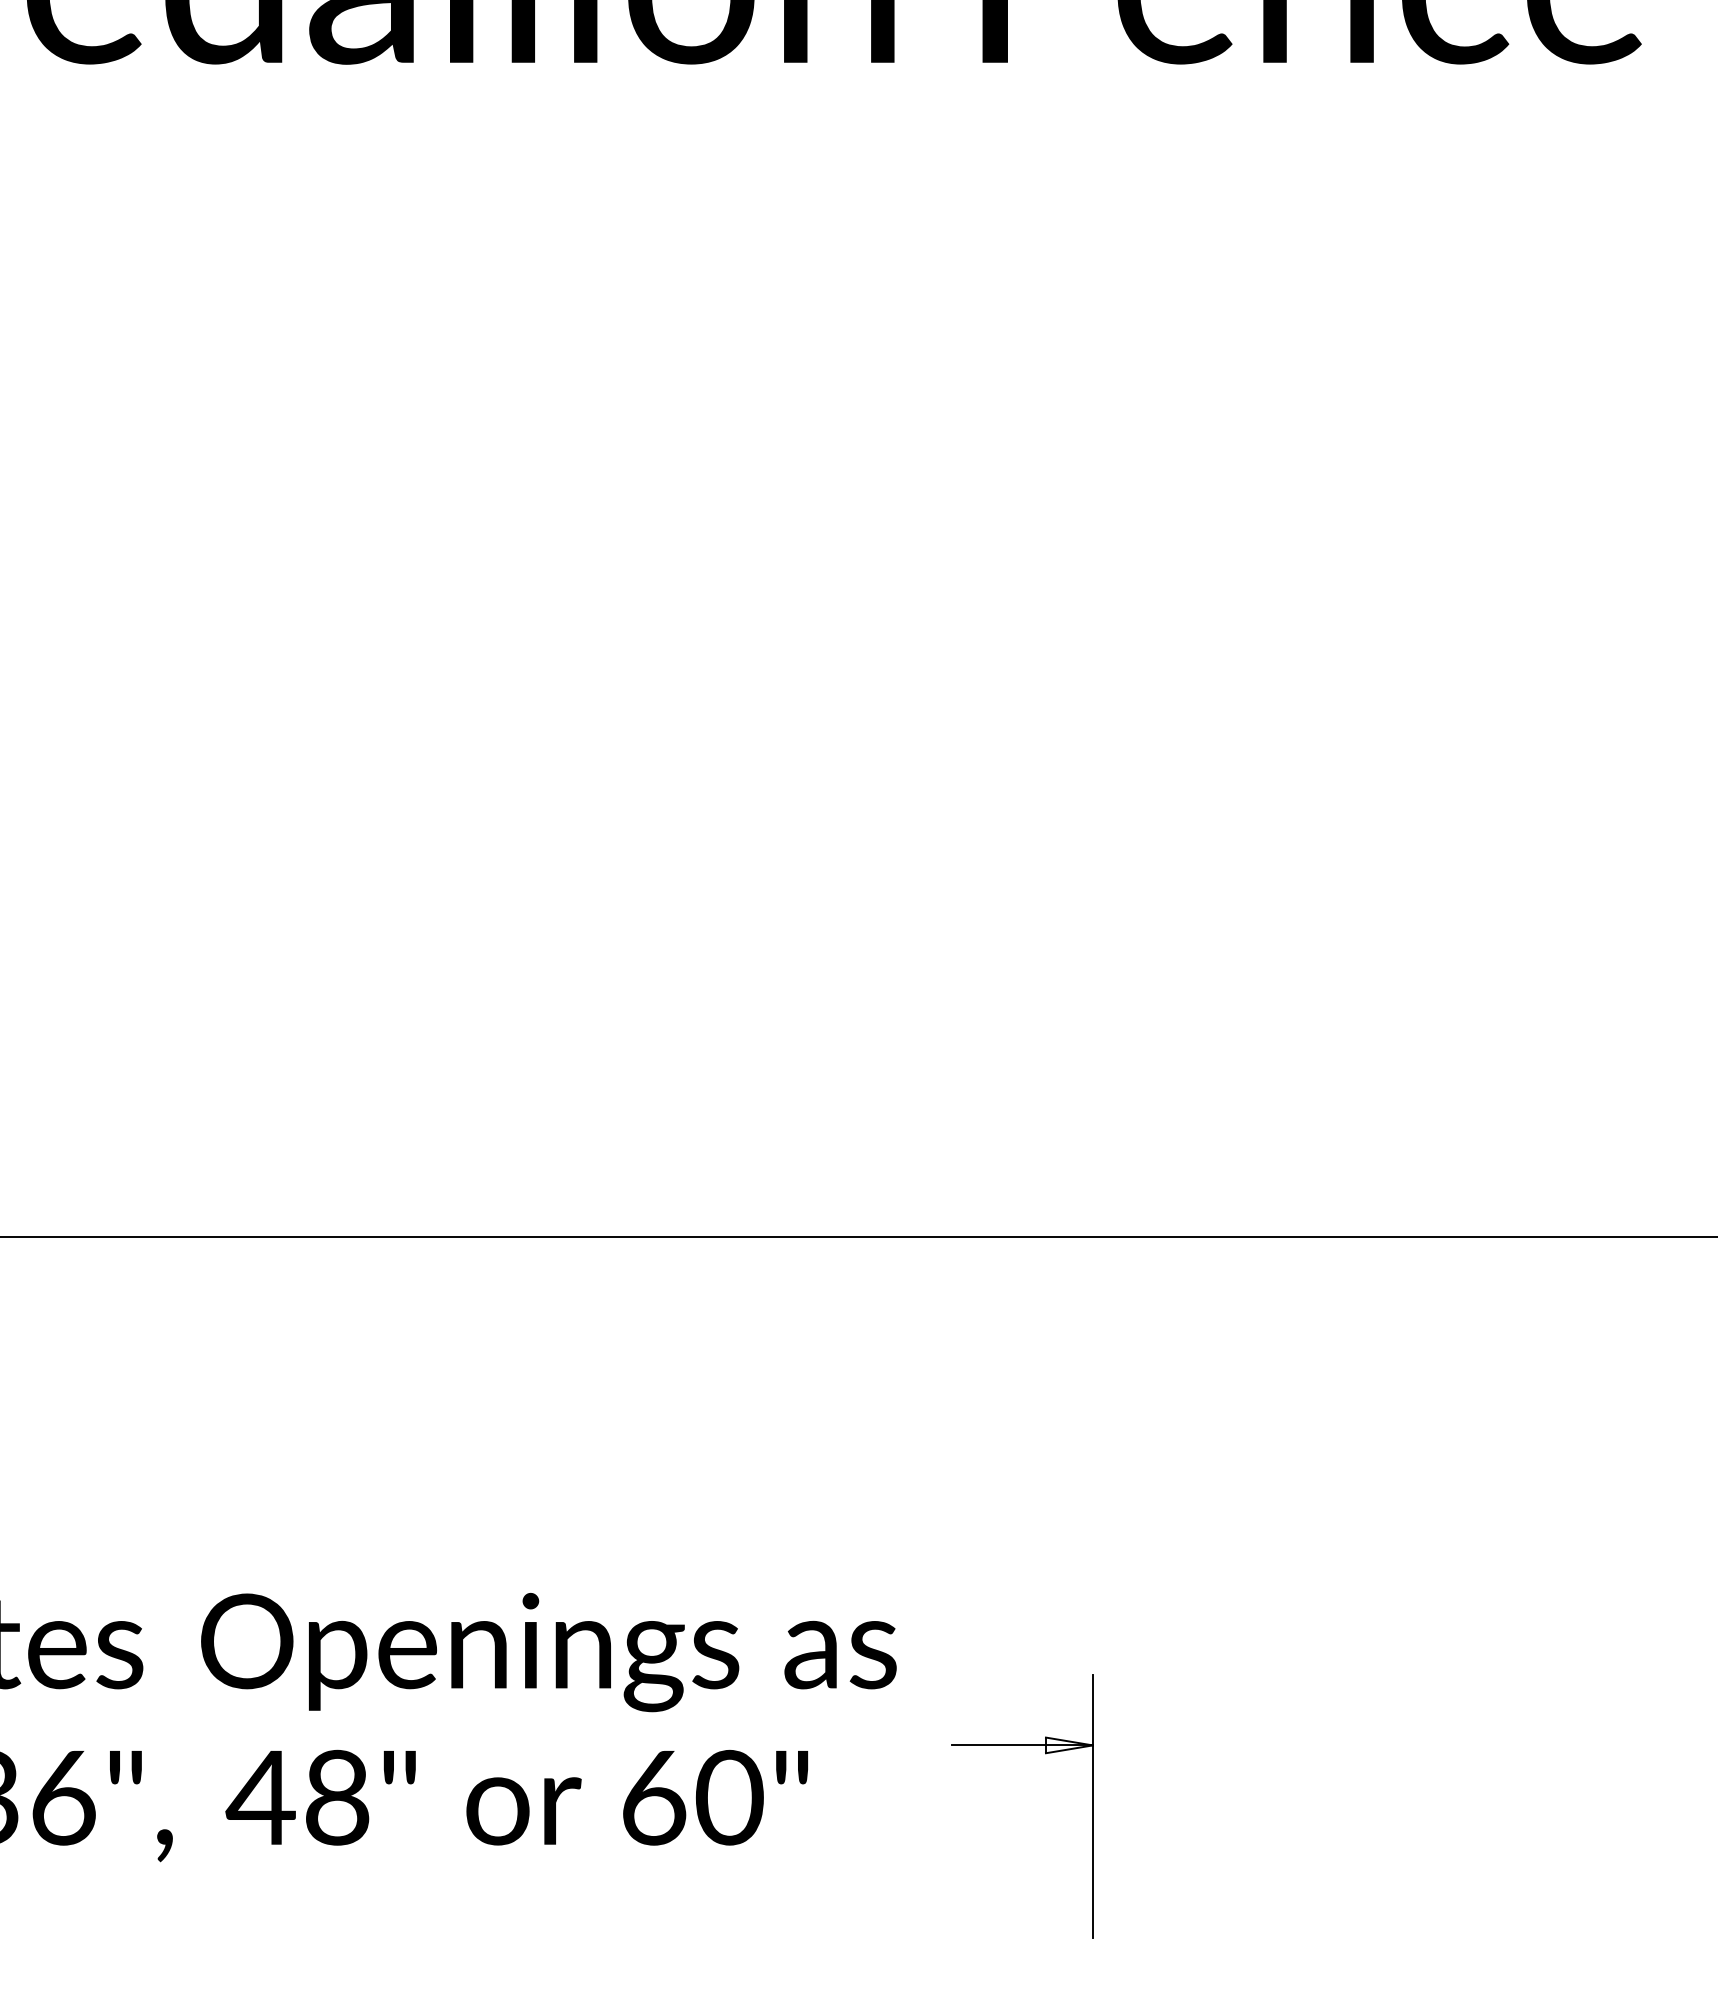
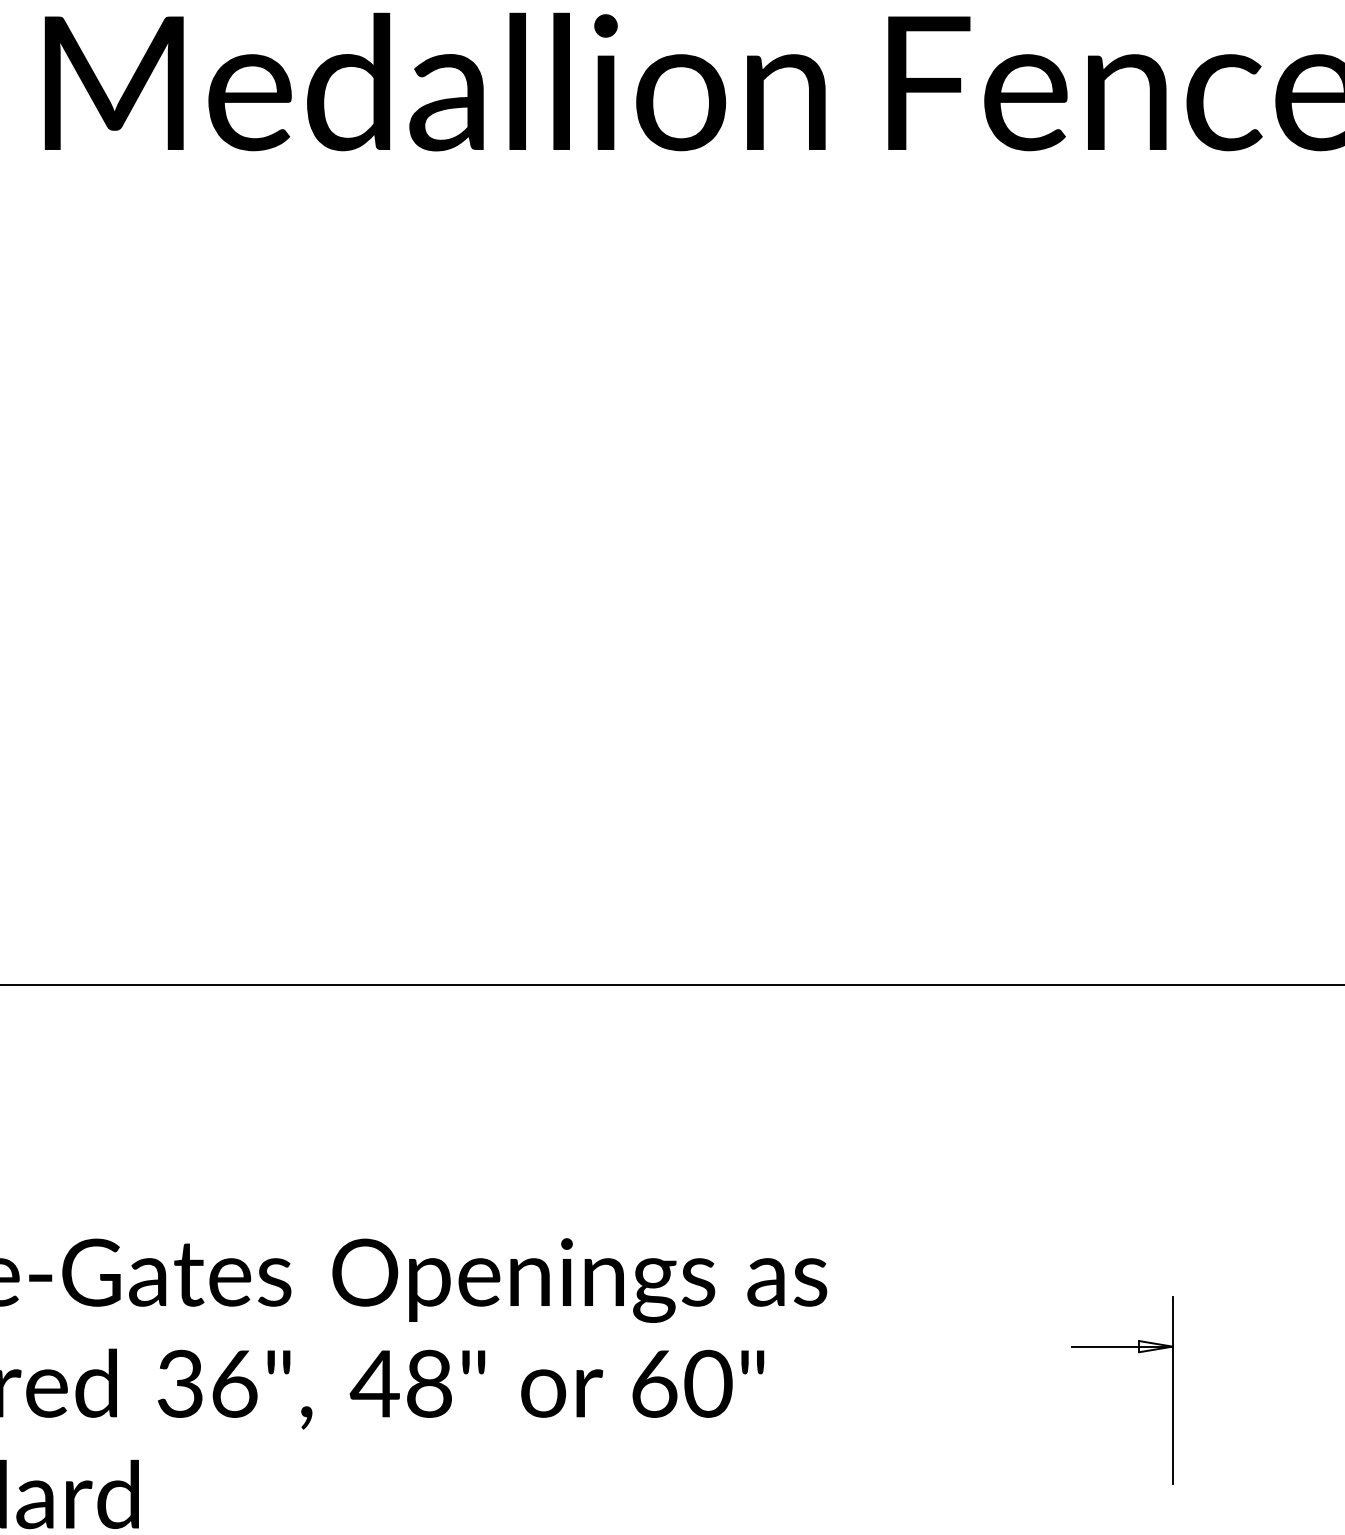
part: (1044, 1755) -> (1138, 1353), moved

